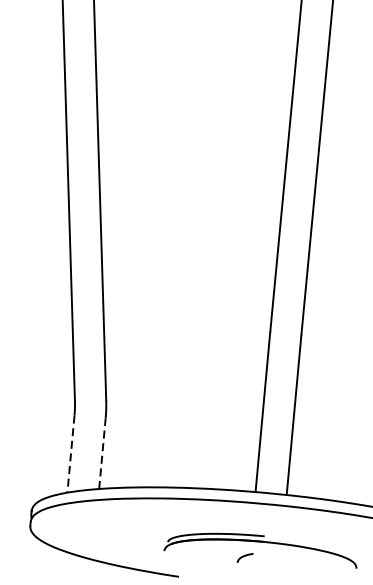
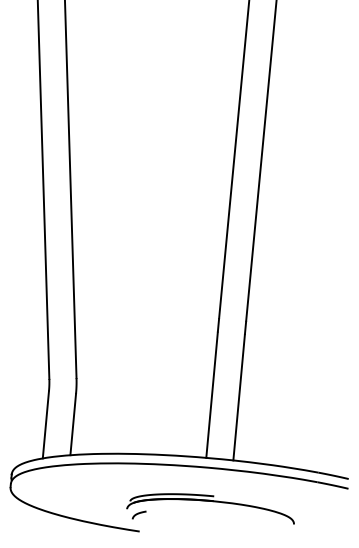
line: (70, 453) -> (45, 424), dashed -> solid
line: (102, 453) -> (73, 424), dashed -> solid
curve: (244, 557) -> (138, 514), moved

